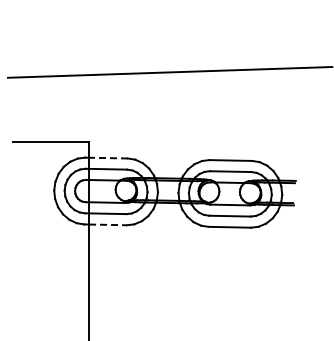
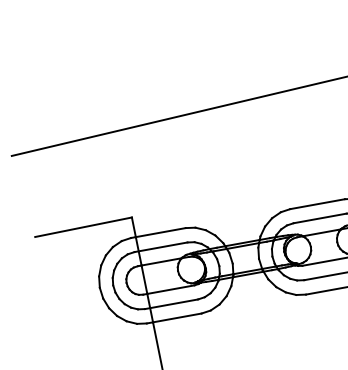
line: (108, 158) -> (160, 233), dashed -> solid
line: (108, 224) -> (177, 317), dashed -> solid

